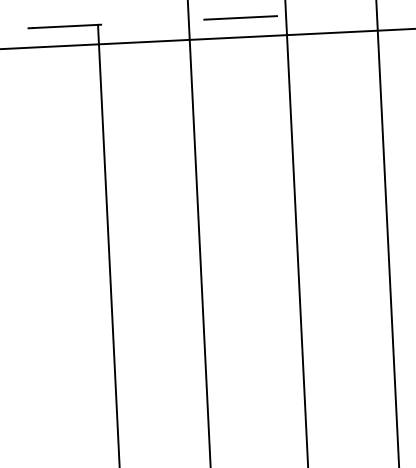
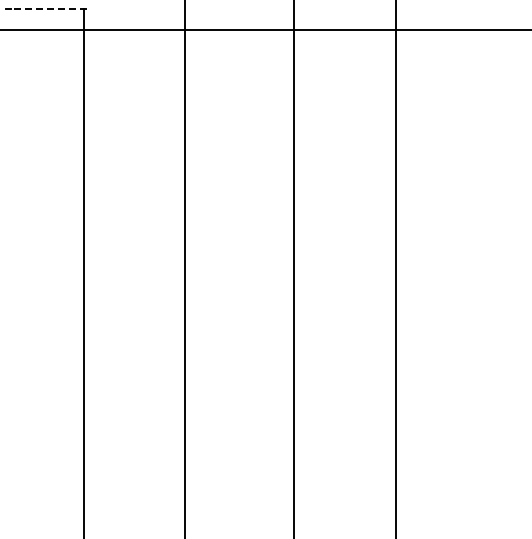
line: (239, 17) -> (242, 8), removed
line: (67, 26) -> (49, 8), solid -> dashed

